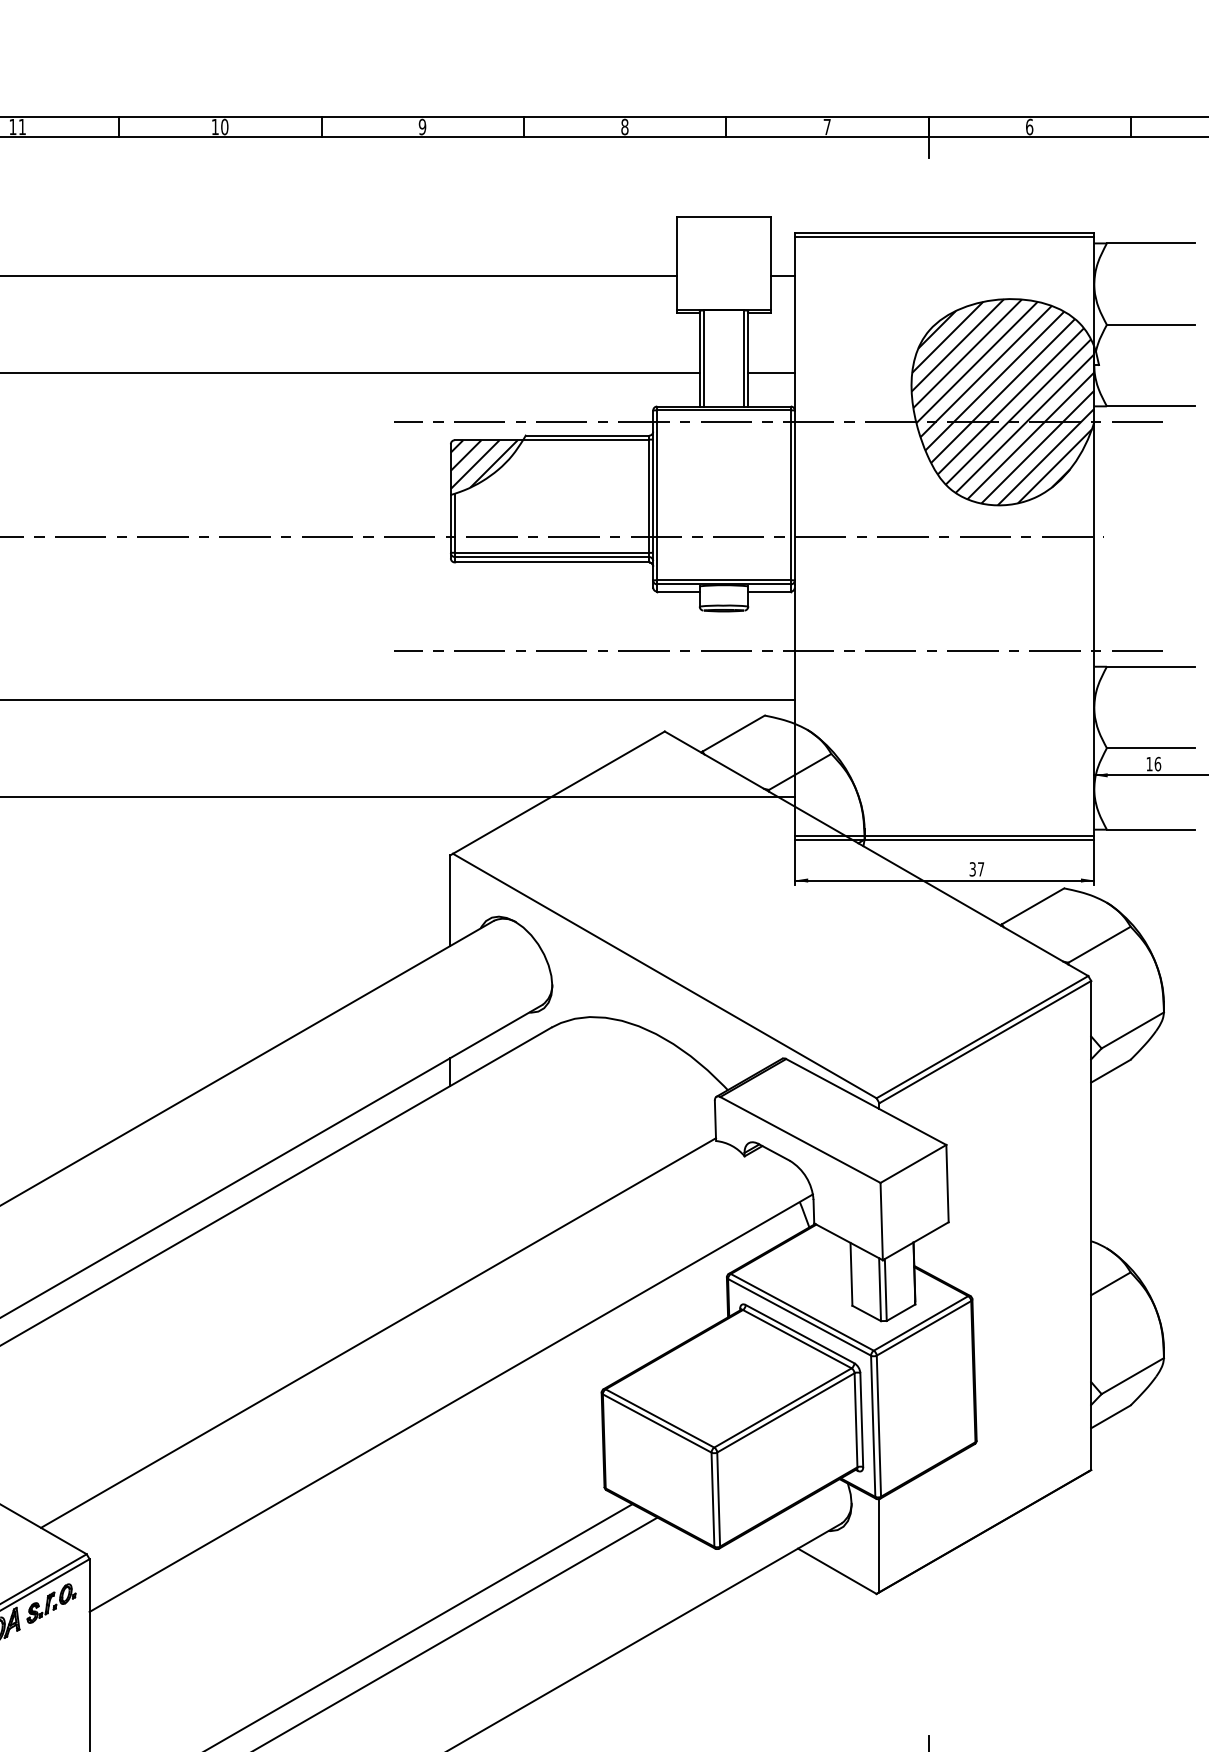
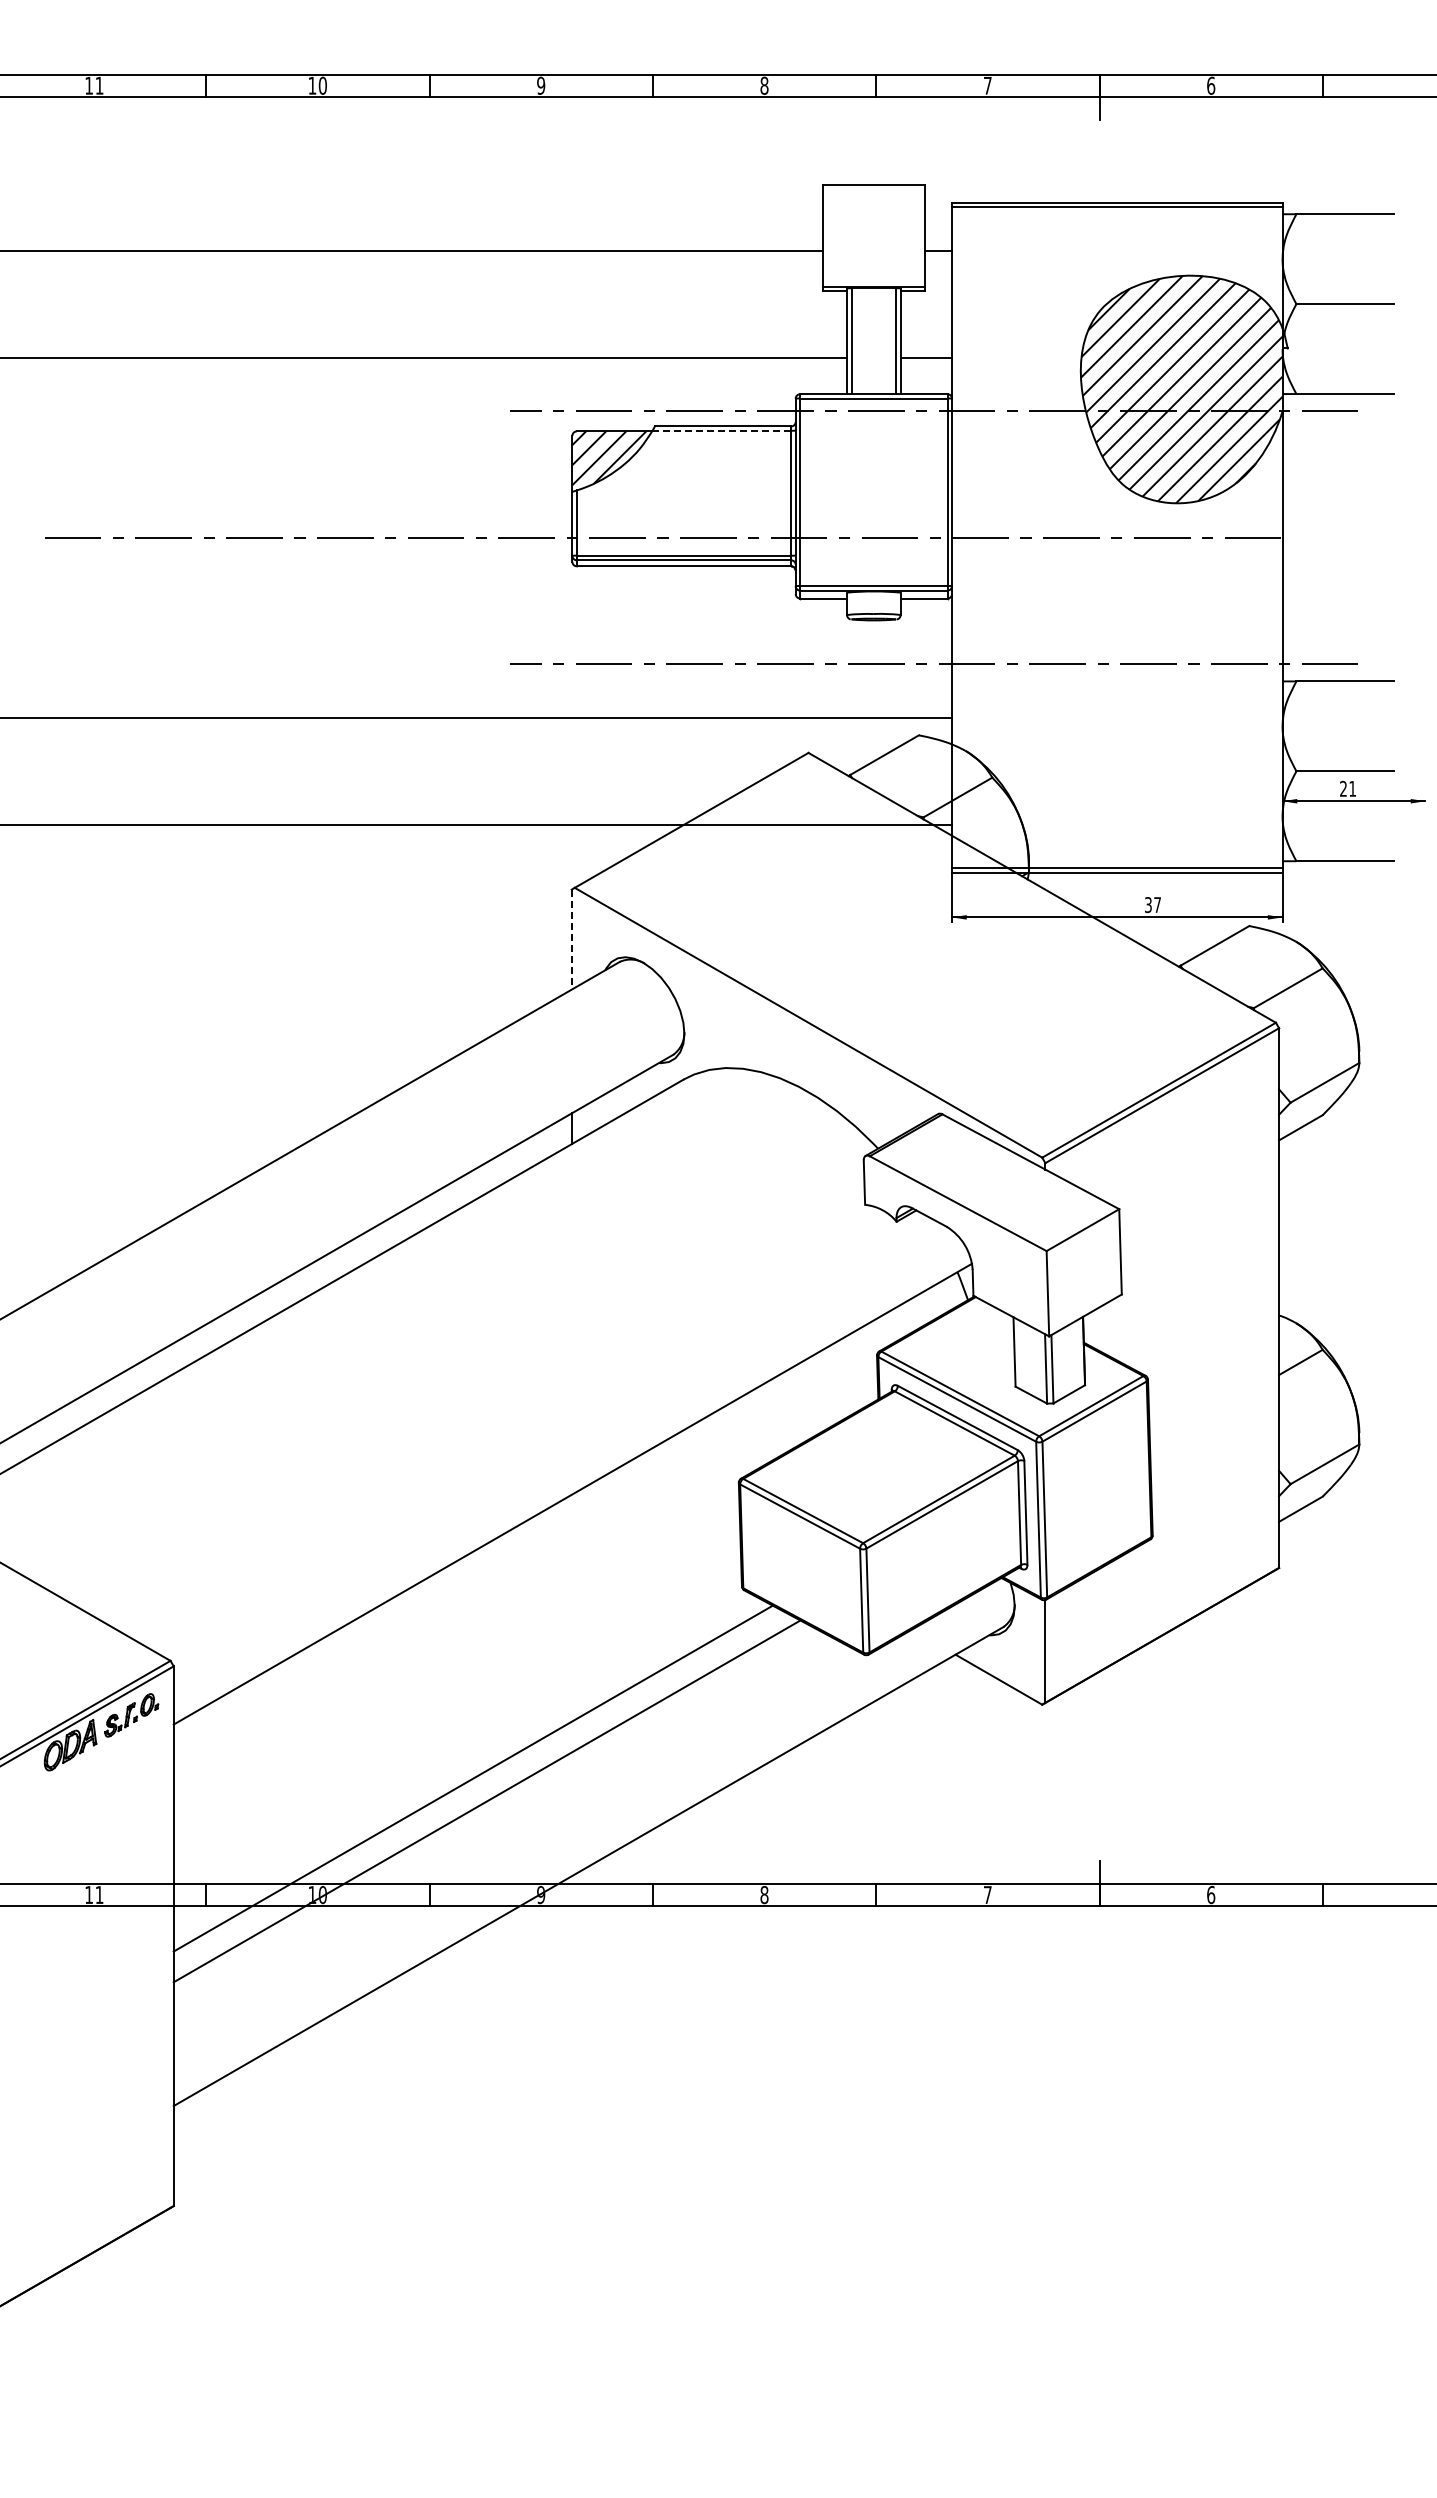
line: (585, 439) -> (721, 430), solid -> dashed
text: (1154, 763) -> (1348, 788), 16 -> 21
line: (450, 901) -> (571, 940), solid -> dashed
line: (378, 1332) -> (492, 1416), removed

